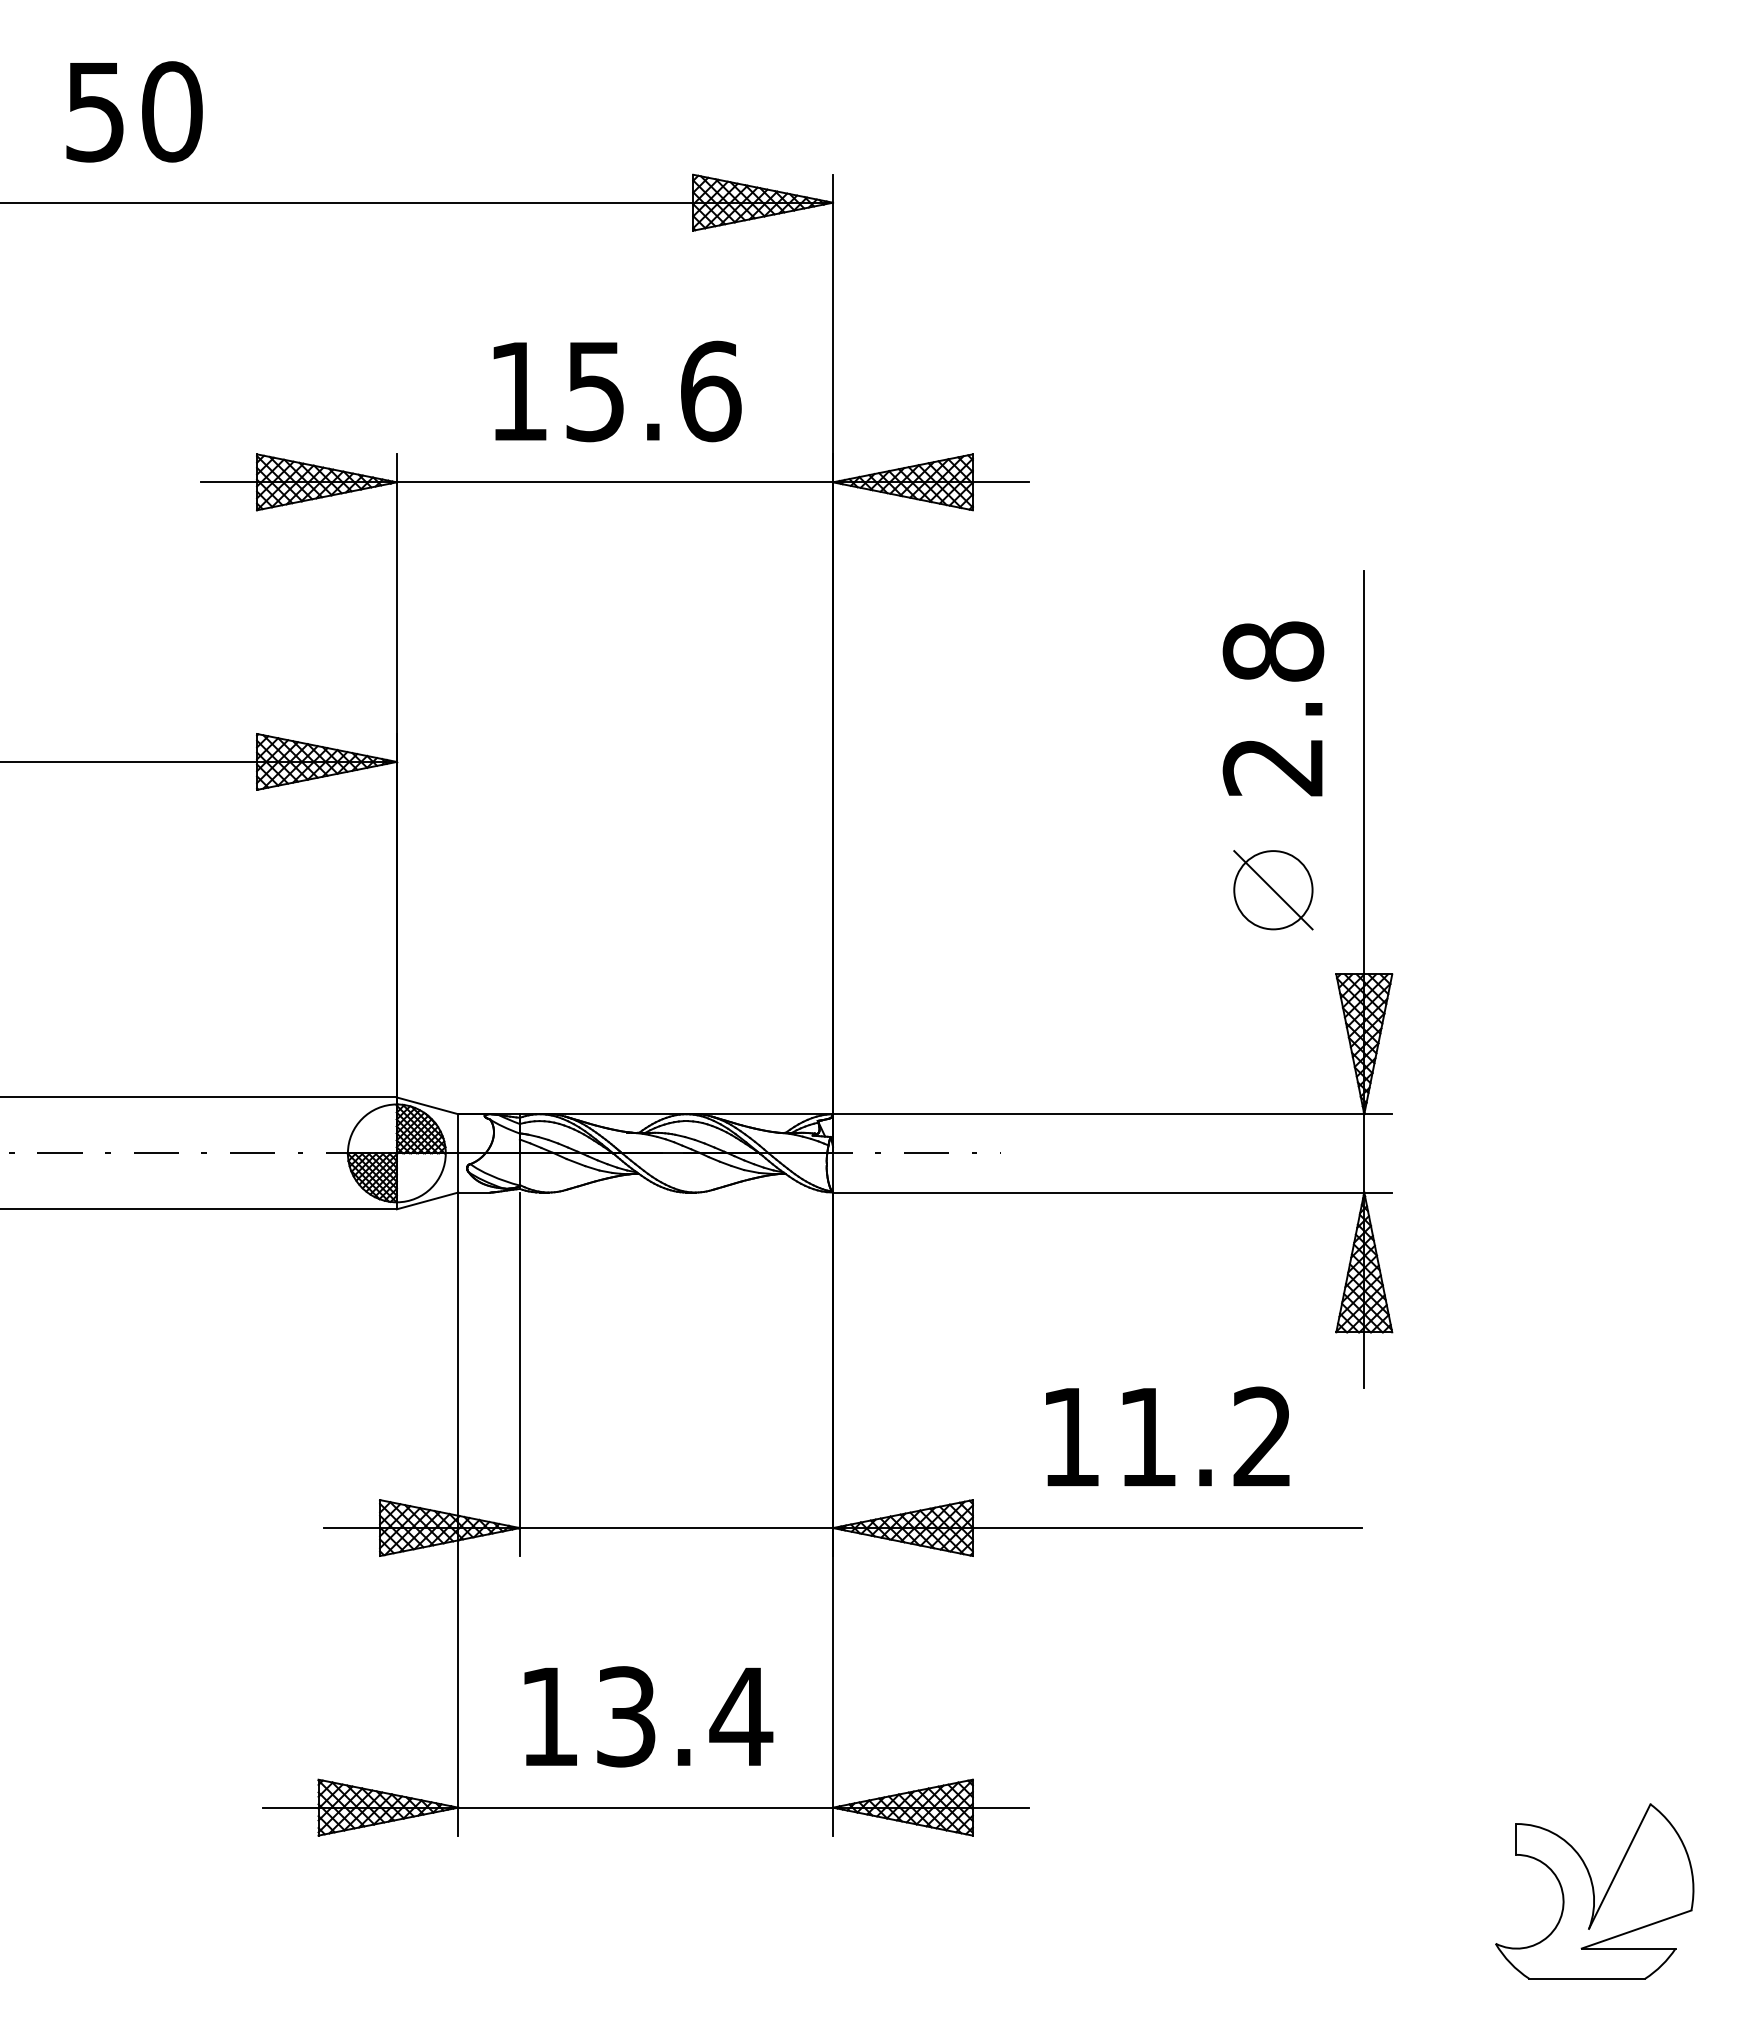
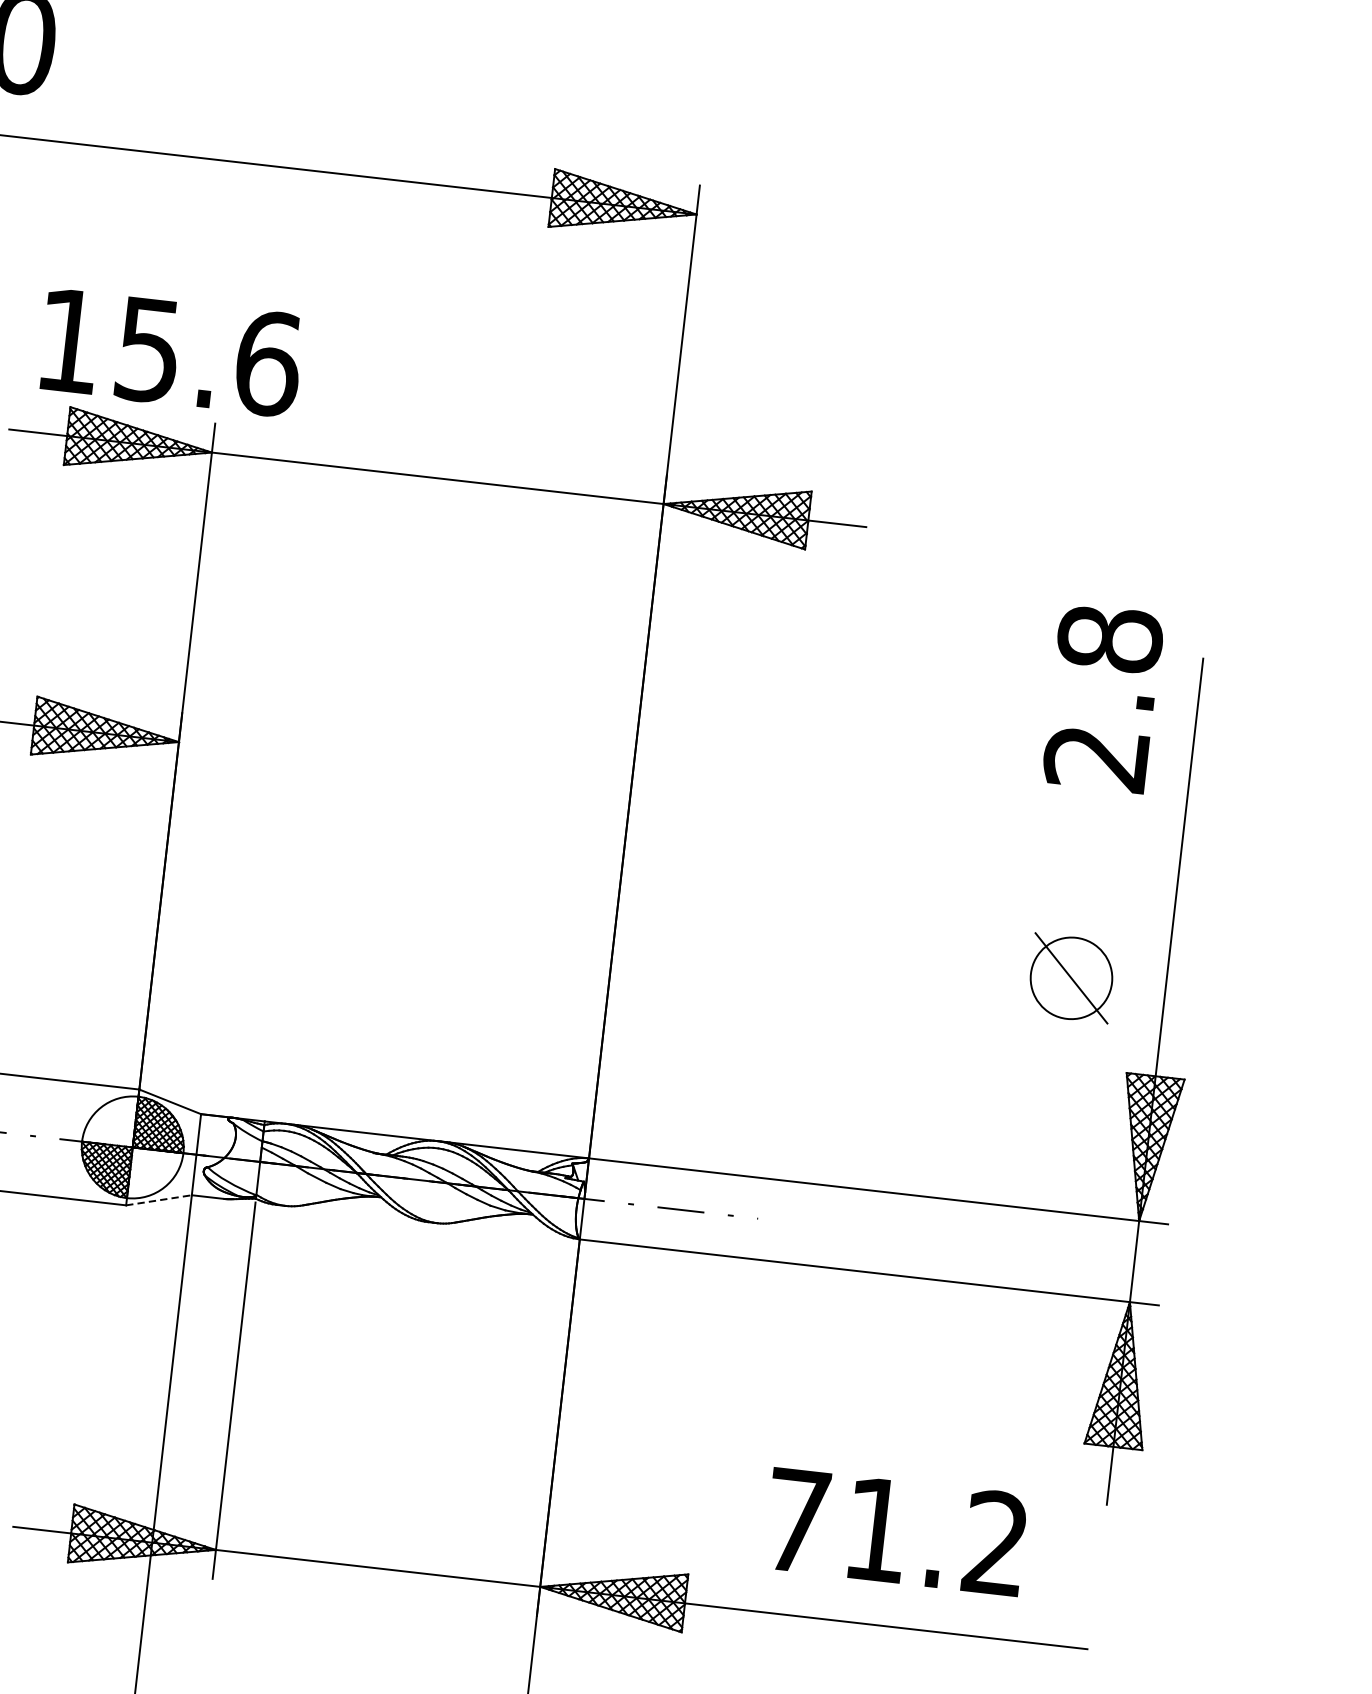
text: (617, 391) -> (171, 352), moved
text: (1273, 708) -> (1103, 698), moved
line: (427, 1200) -> (158, 1199), solid -> dashed
text: (1070, 1437) -> (796, 1521), 11.2 -> 71.2

